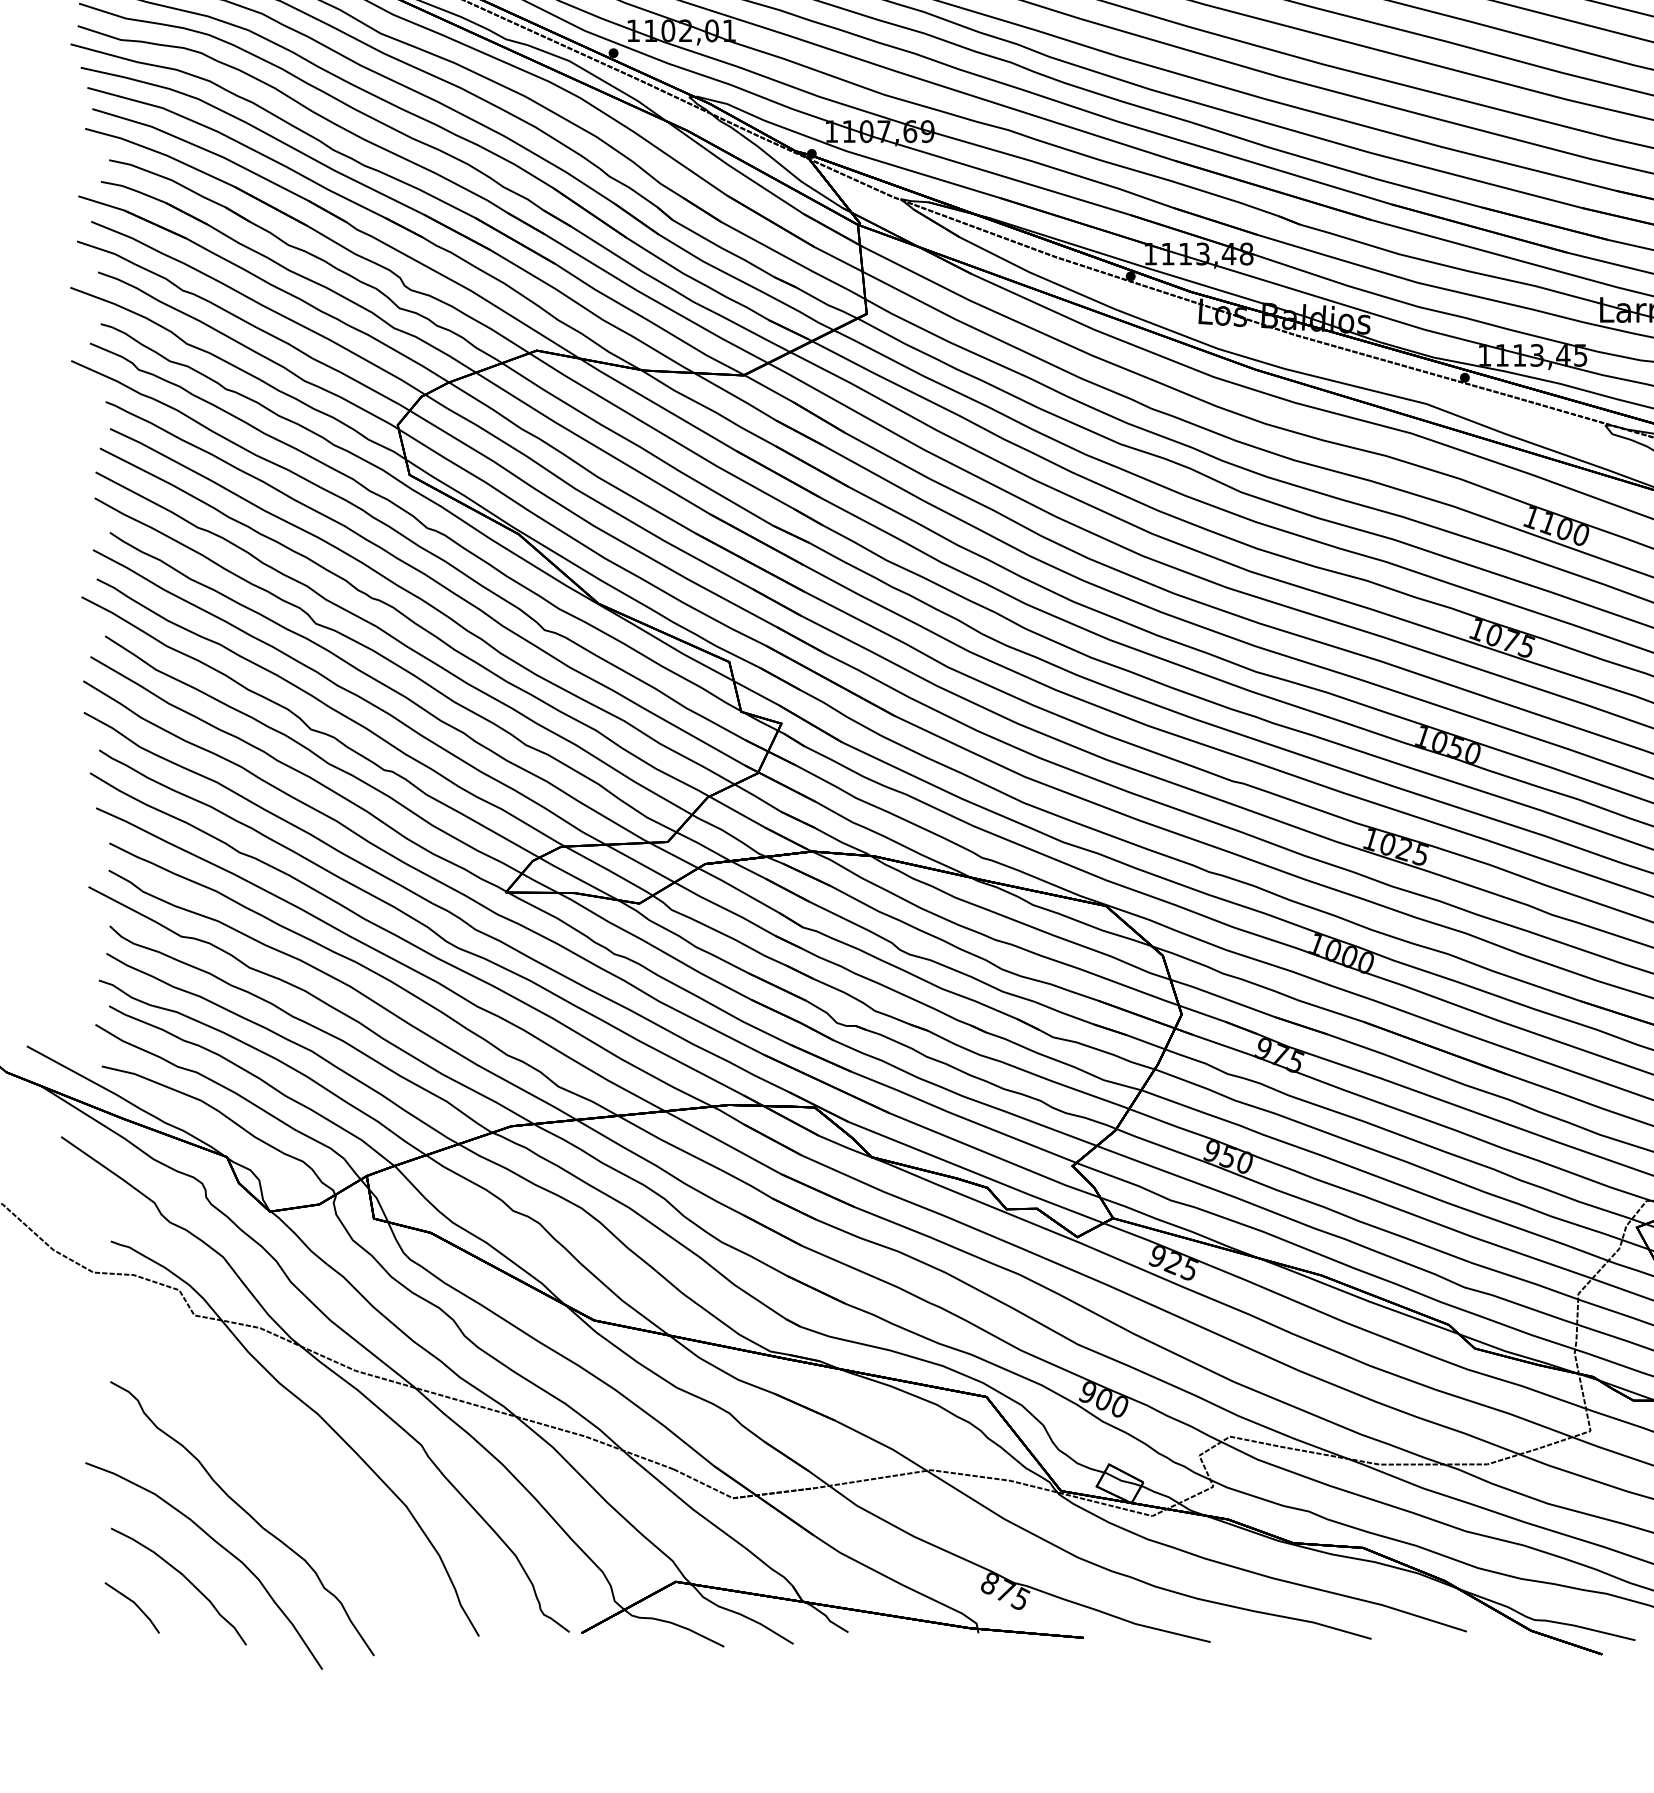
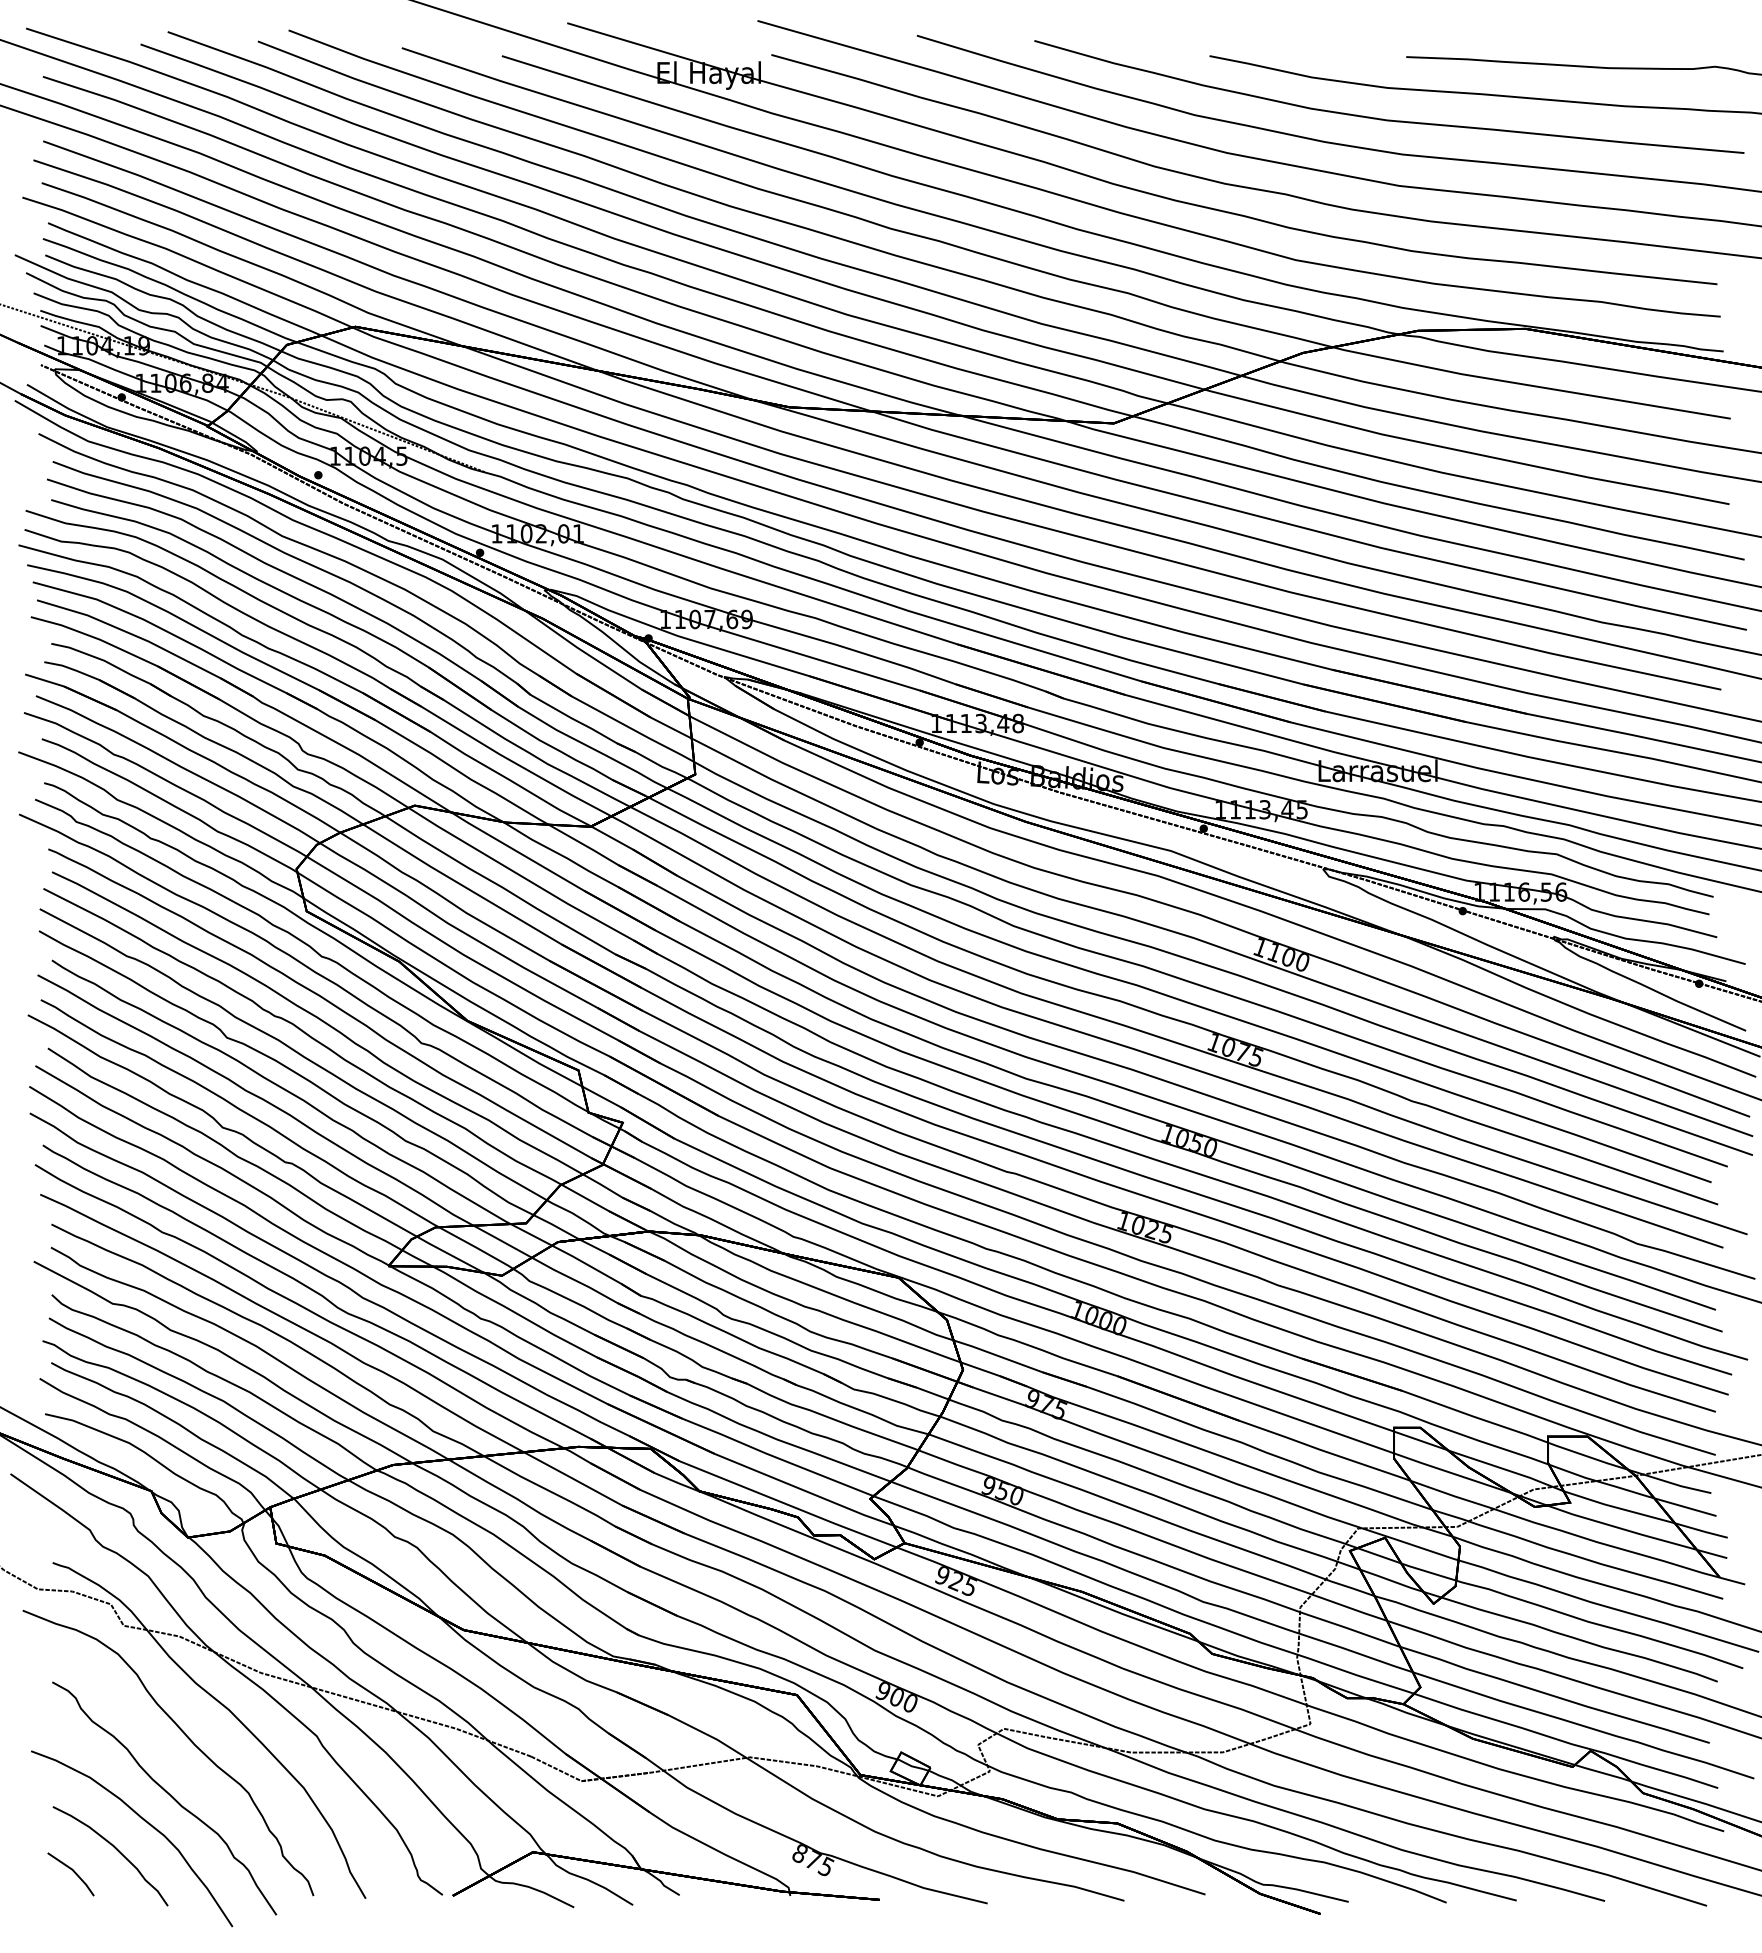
curve: (268, 1446) -> (186, 1737), added

